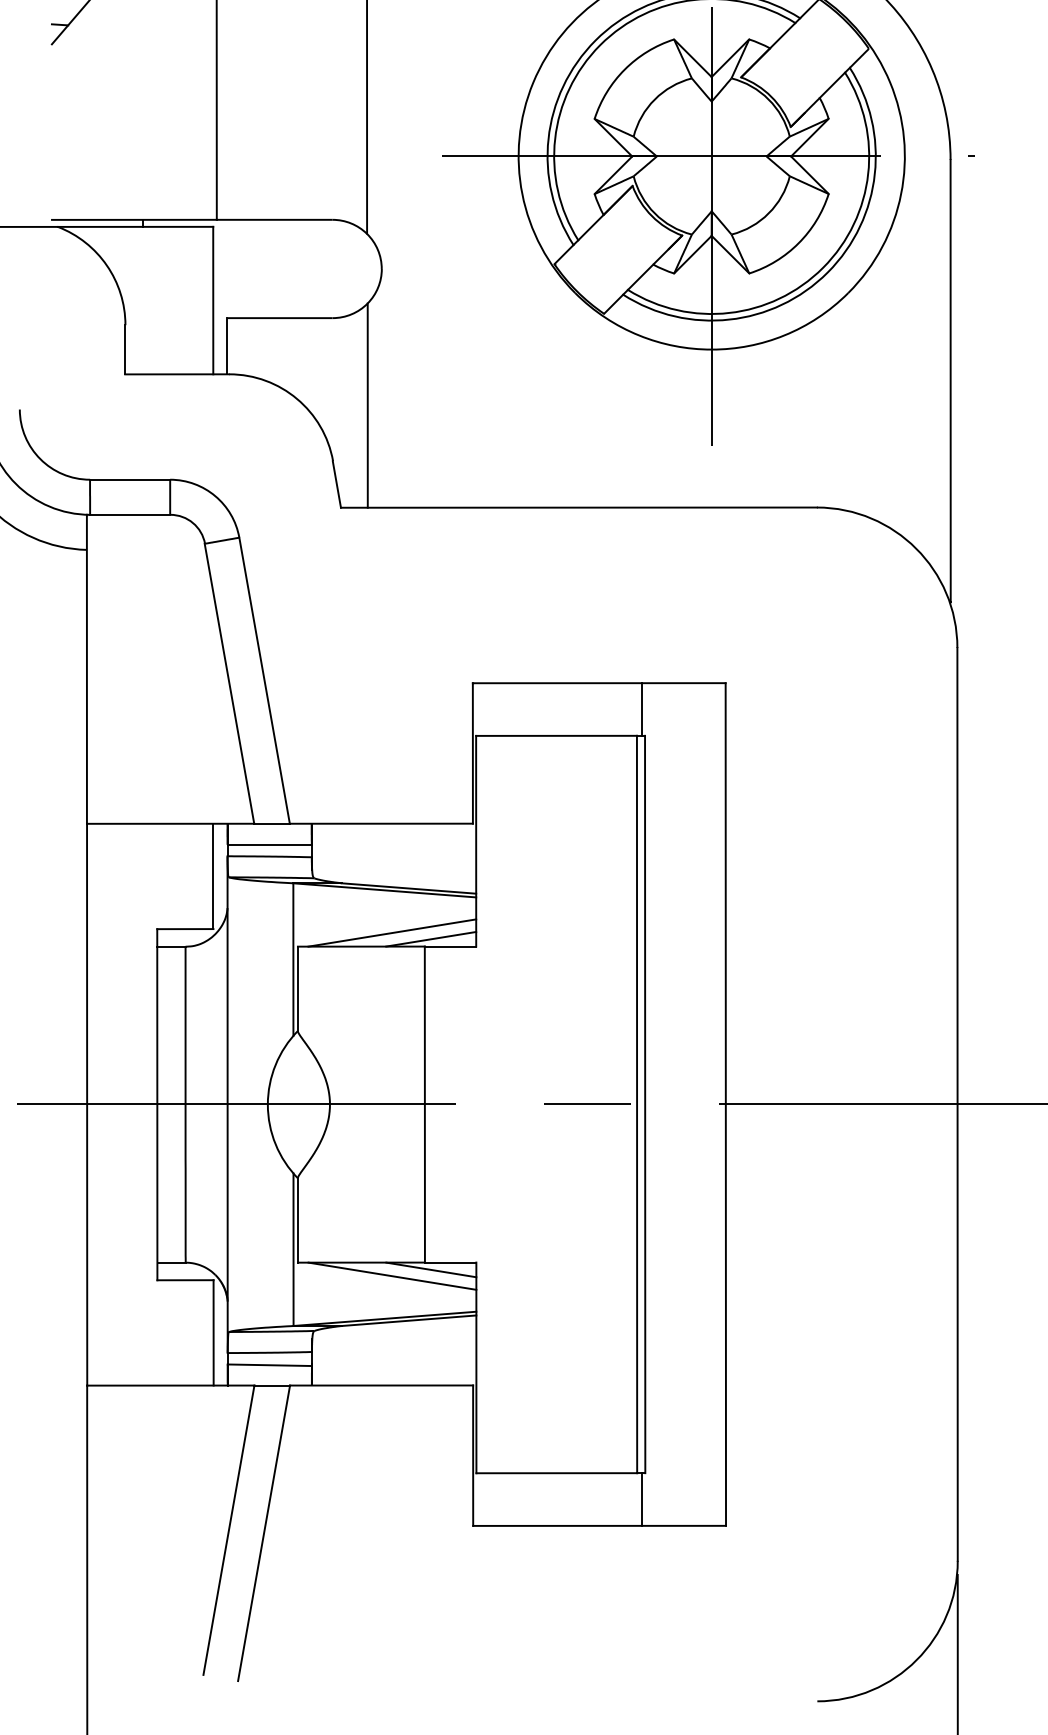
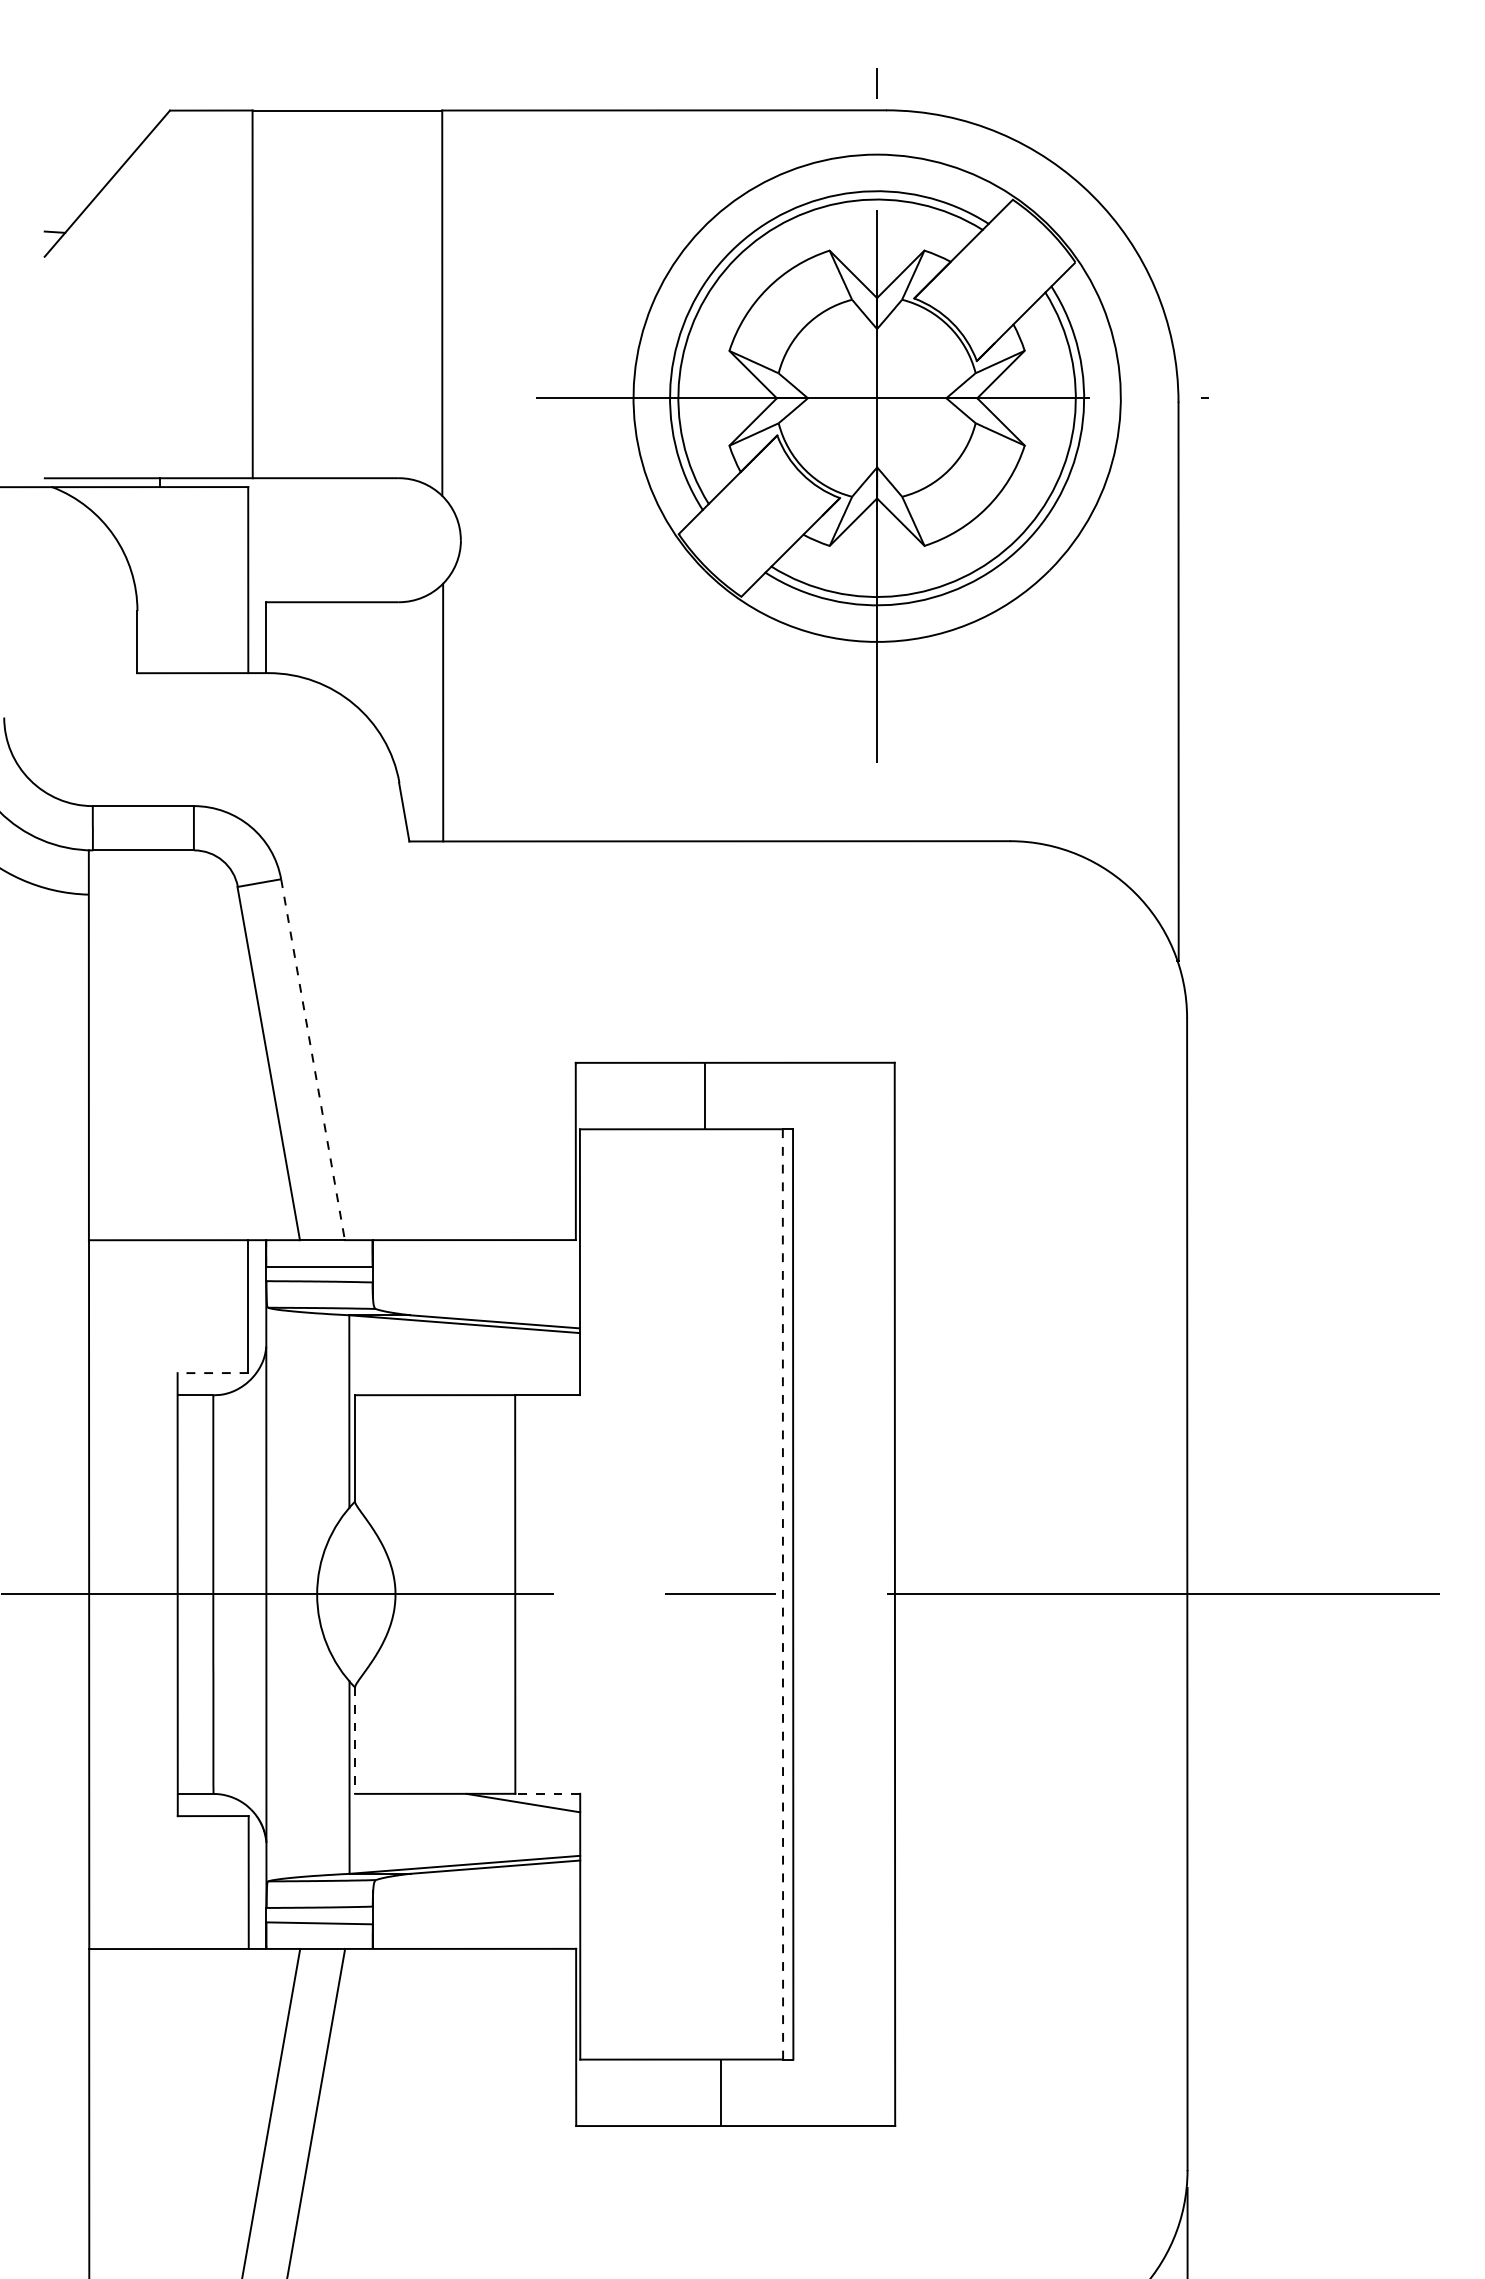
line: (264, 681) -> (313, 1060), solid -> dashed
line: (641, 709) -> (704, 1095), moved
line: (184, 929) -> (212, 1373), solid -> dashed
line: (392, 932) -> (474, 1377), removed
line: (431, 938) -> (523, 1385), removed
line: (636, 1104) -> (782, 1594), solid -> dashed
line: (298, 1221) -> (355, 1741), solid -> dashed
line: (450, 1262) -> (547, 1793), solid -> dashed
line: (392, 1275) -> (474, 1810), removed
line: (642, 1499) -> (721, 2092), moved

